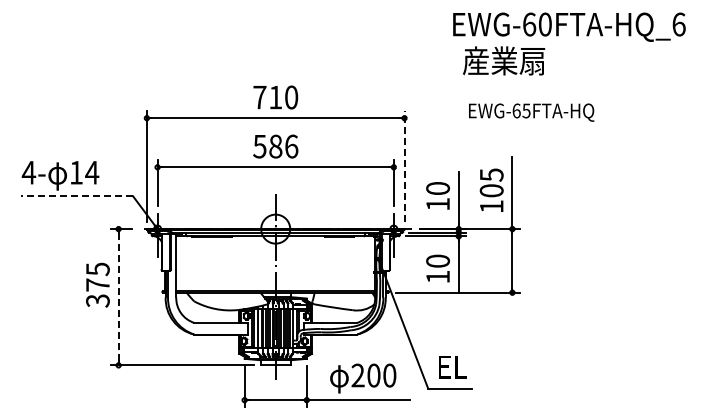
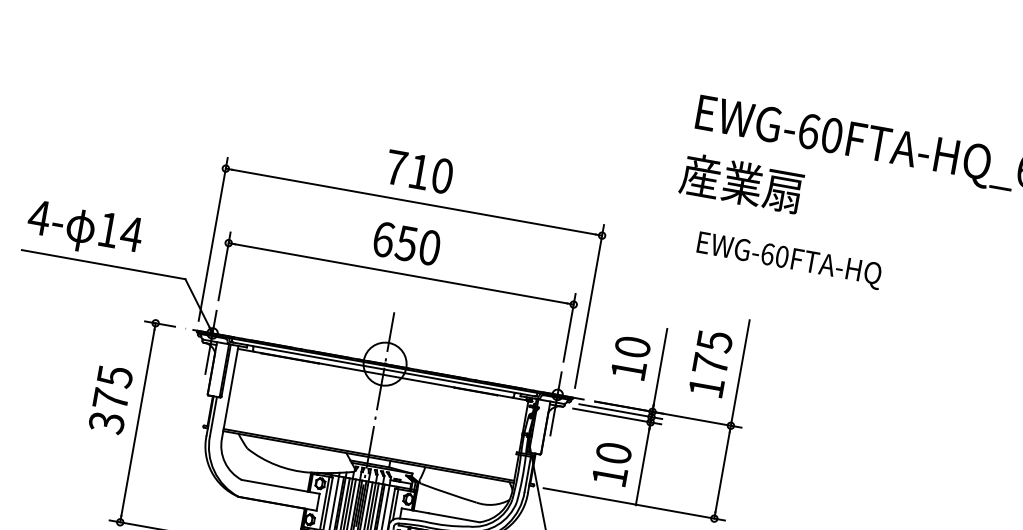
text: (504, 60) -> (742, 182), moved
text: (526, 110) -> (782, 256), EWG-65FTA-HQ -> EWG-60FTA-HQ
text: (275, 146) -> (406, 243), 586 -> 650
line: (404, 166) -> (589, 306), dashed -> solid
text: (491, 190) -> (710, 363), 105 -> 175
line: (77, 196) -> (104, 264), dashed -> solid
line: (118, 297) -> (137, 423), dashed -> solid

